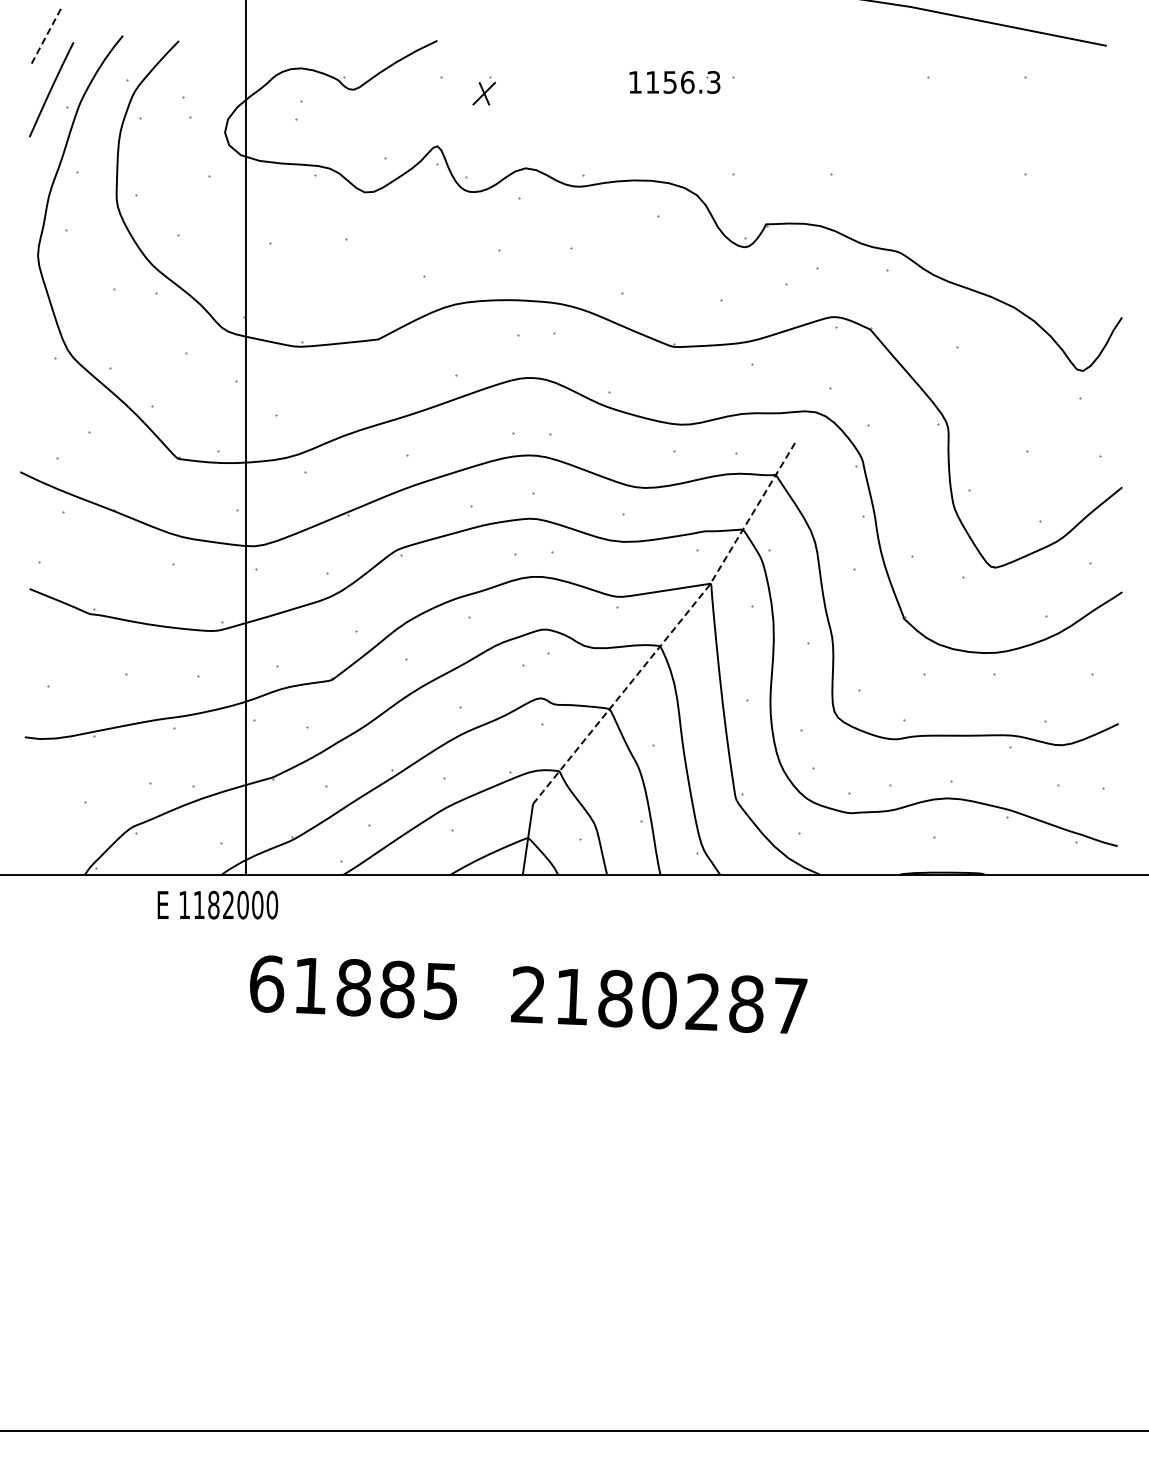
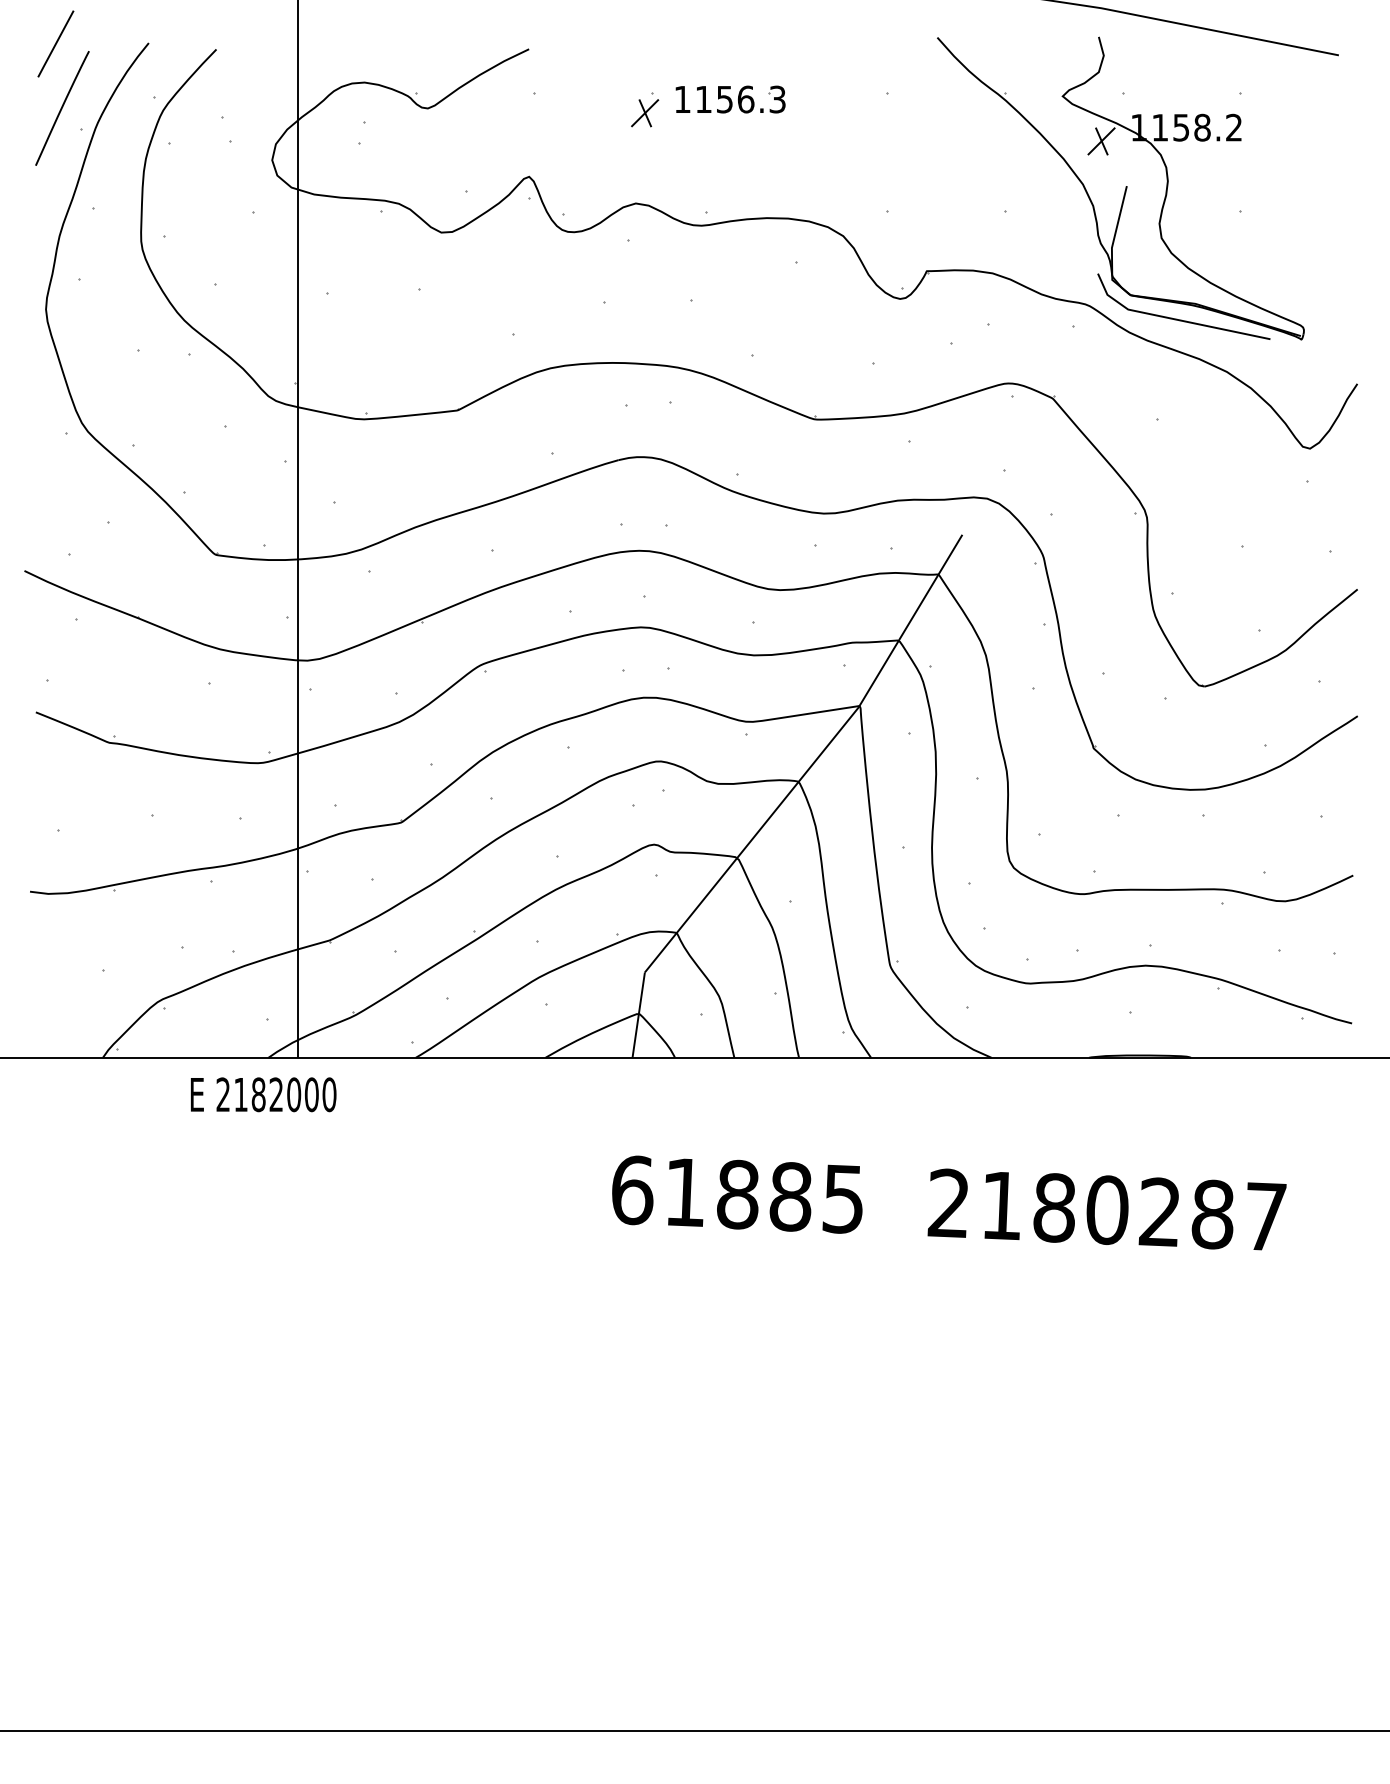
line: (45, 37) -> (55, 45), dashed -> solid
part: (674, 82) -> (730, 99), moved
part: (483, 90) -> (644, 109), moved
part: (926, 155) -> (1120, 187), added
line: (673, 629) -> (814, 761), dashed -> solid
text: (184, 904) -> (223, 1094), 1182000 -> 2182000
text: (528, 994) -> (949, 1202), moved

